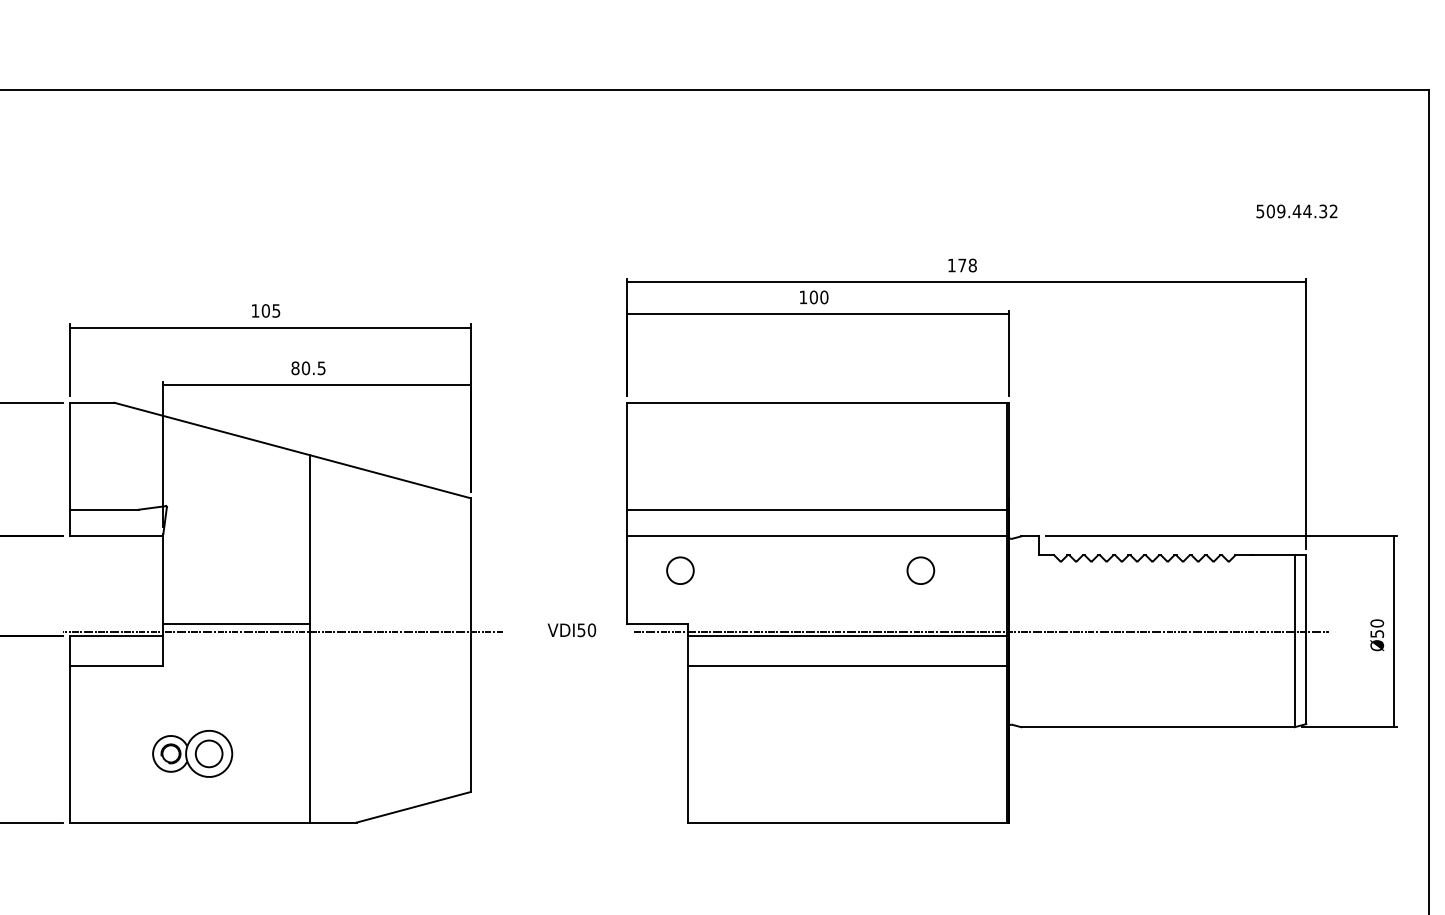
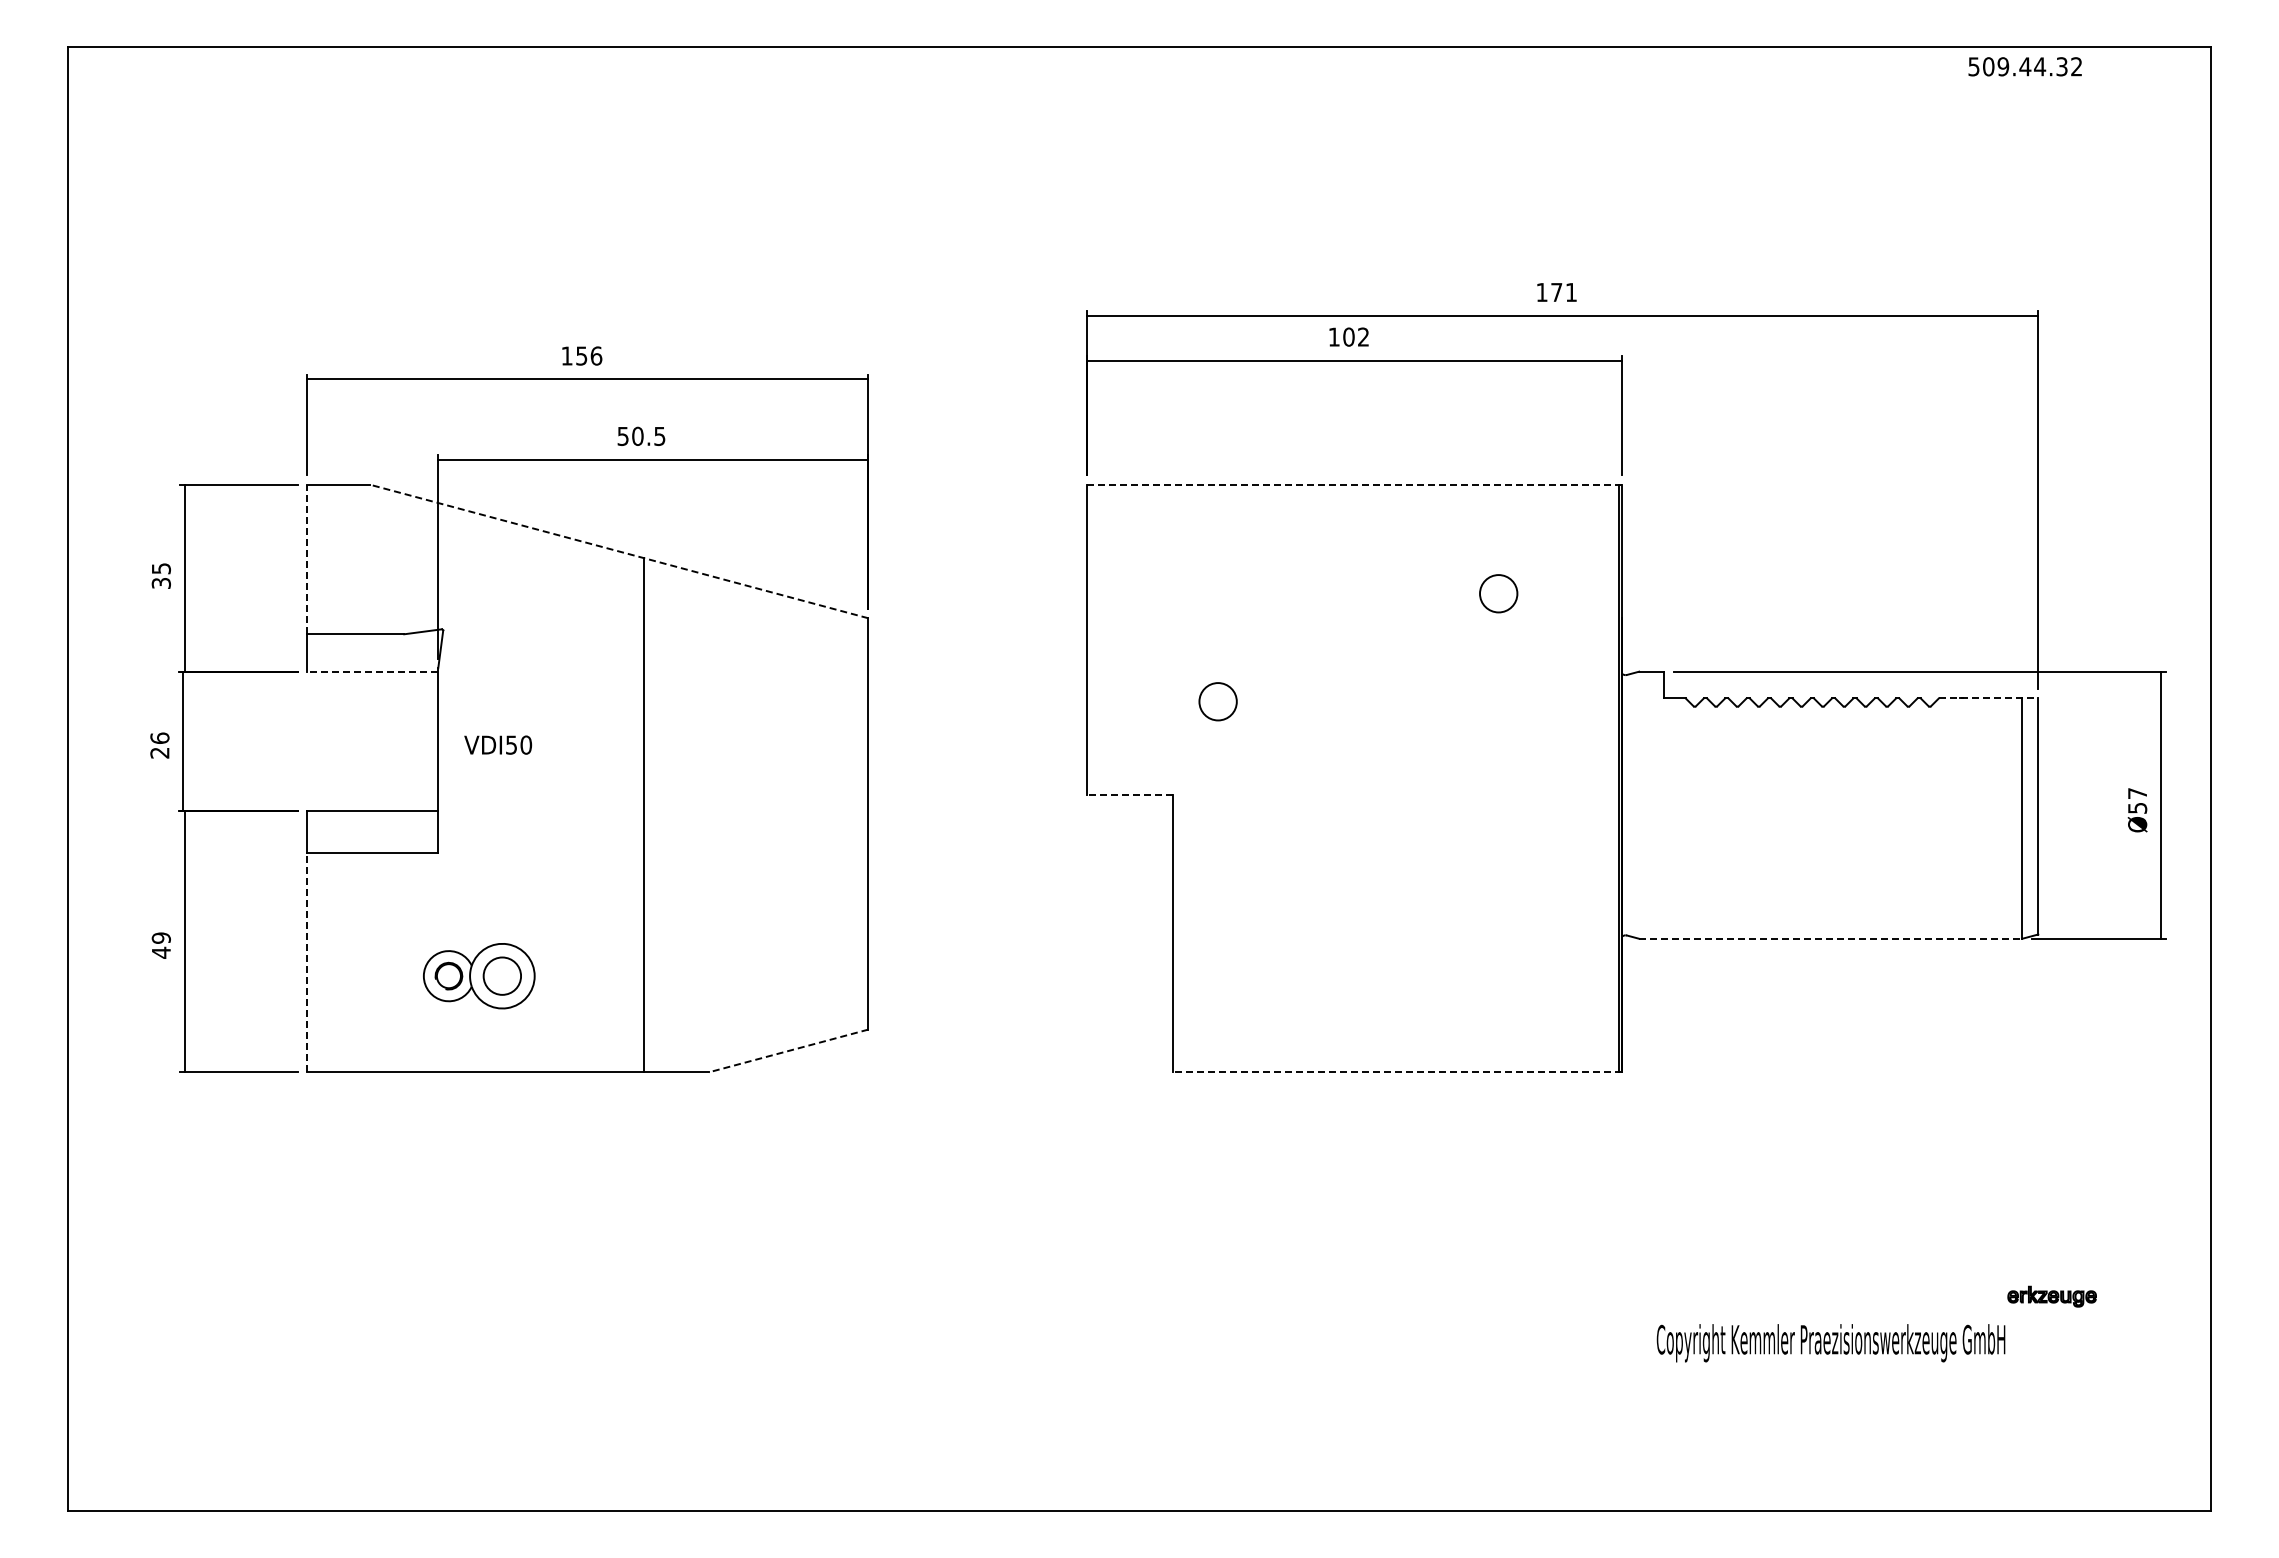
text: (1296, 211) -> (2024, 66), moved
text: (972, 265) -> (1571, 292), 178 -> 171
text: (824, 296) -> (1363, 336), 100 -> 102
text: (271, 310) -> (589, 355), 105 -> 156
text: (294, 367) -> (622, 435), 80.5 -> 50.5
line: (817, 402) -> (1353, 484), solid -> dashed
line: (292, 450) -> (618, 551), solid -> dashed
line: (69, 456) -> (307, 559), solid -> dashed
line: (816, 509) -> (1352, 634), removed
line: (116, 536) -> (372, 671), solid -> dashed
line: (816, 536) -> (1352, 671), removed
line: (1270, 555) -> (1988, 698), solid -> dashed
circle: (679, 570) -> (1217, 701), moved
circle: (920, 570) -> (1498, 593), moved
text: (1377, 623) -> (2137, 793), Ø50 -> Ø57
line: (236, 624) -> (540, 794), removed
line: (657, 624) -> (1130, 794), solid -> dashed
text: (572, 629) -> (498, 744), moved
line: (282, 631) -> (605, 805), removed
line: (981, 631) -> (1583, 805), removed
line: (847, 635) -> (1395, 810), removed
line: (847, 666) -> (1395, 853), removed
line: (1157, 726) -> (1830, 938), solid -> dashed
line: (69, 744) -> (307, 962), solid -> dashed
line: (413, 806) -> (788, 1050), solid -> dashed
line: (847, 822) -> (1396, 1072), solid -> dashed

